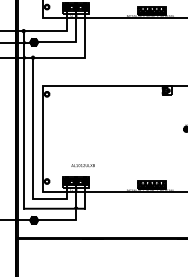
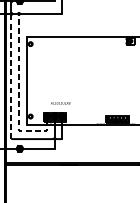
line: (23, 133) -> (11, 76), solid -> dashed
line: (33, 153) -> (19, 93), solid -> dashed

